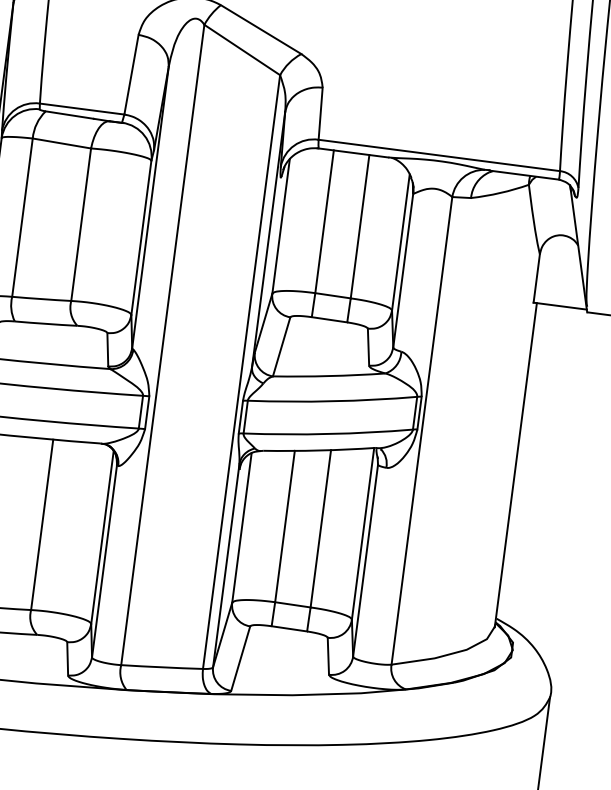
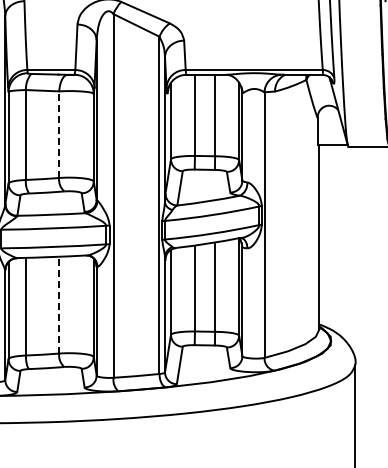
line: (81, 224) -> (59, 134), solid -> dashed
line: (42, 523) -> (59, 304), solid -> dashed

